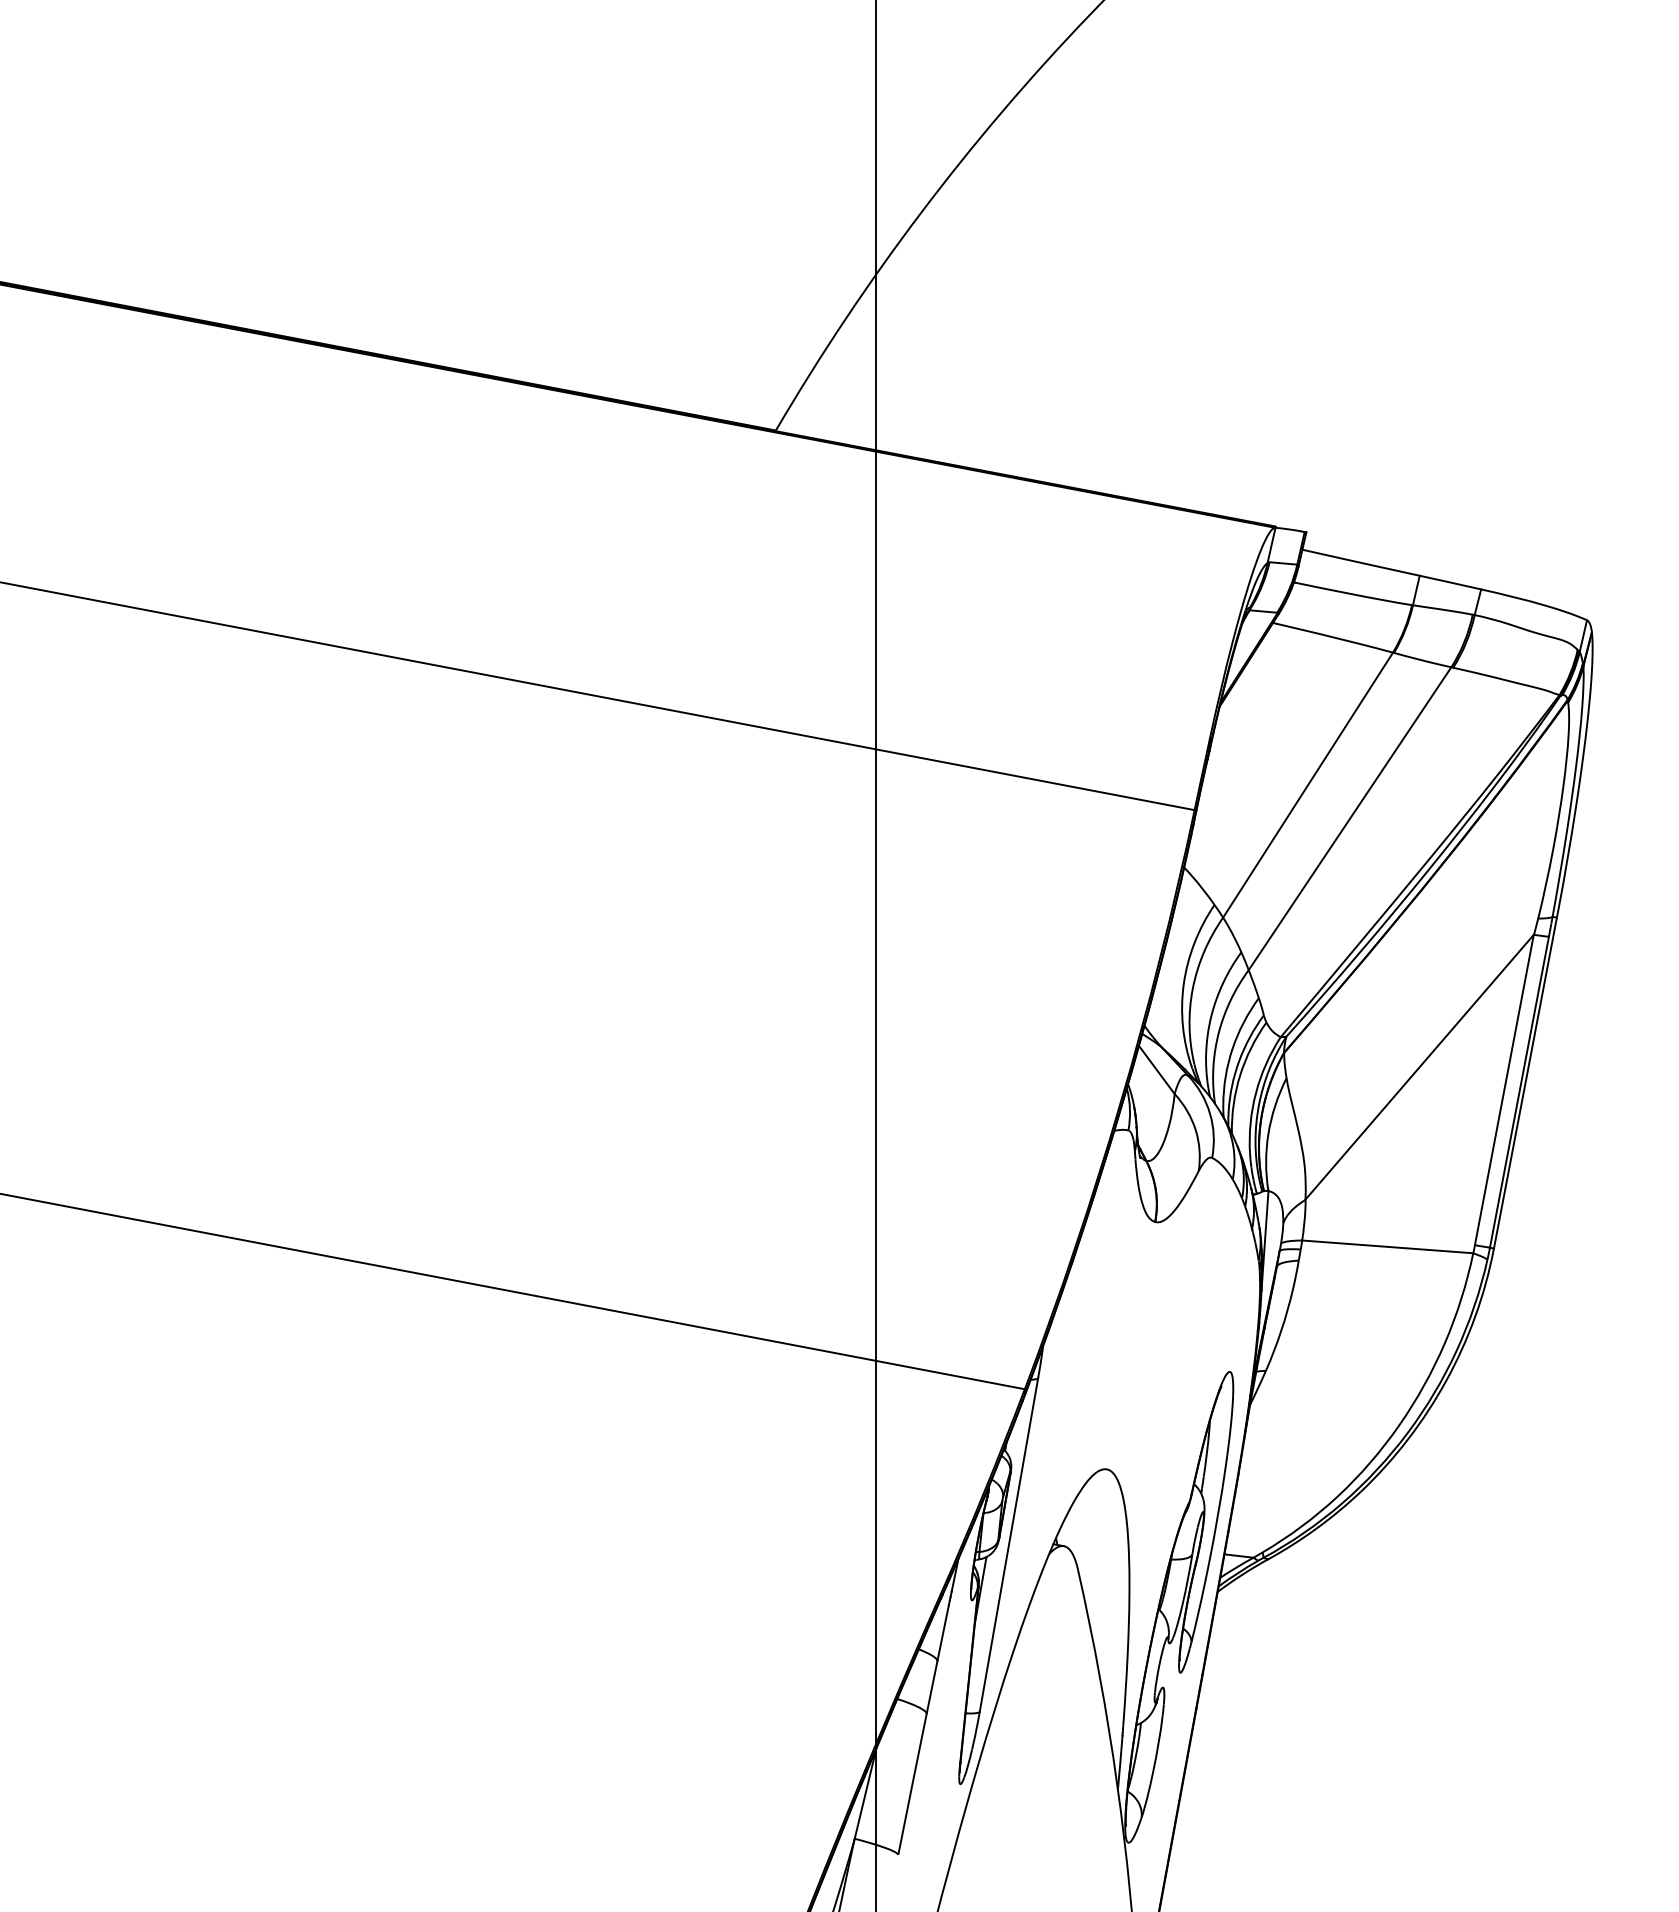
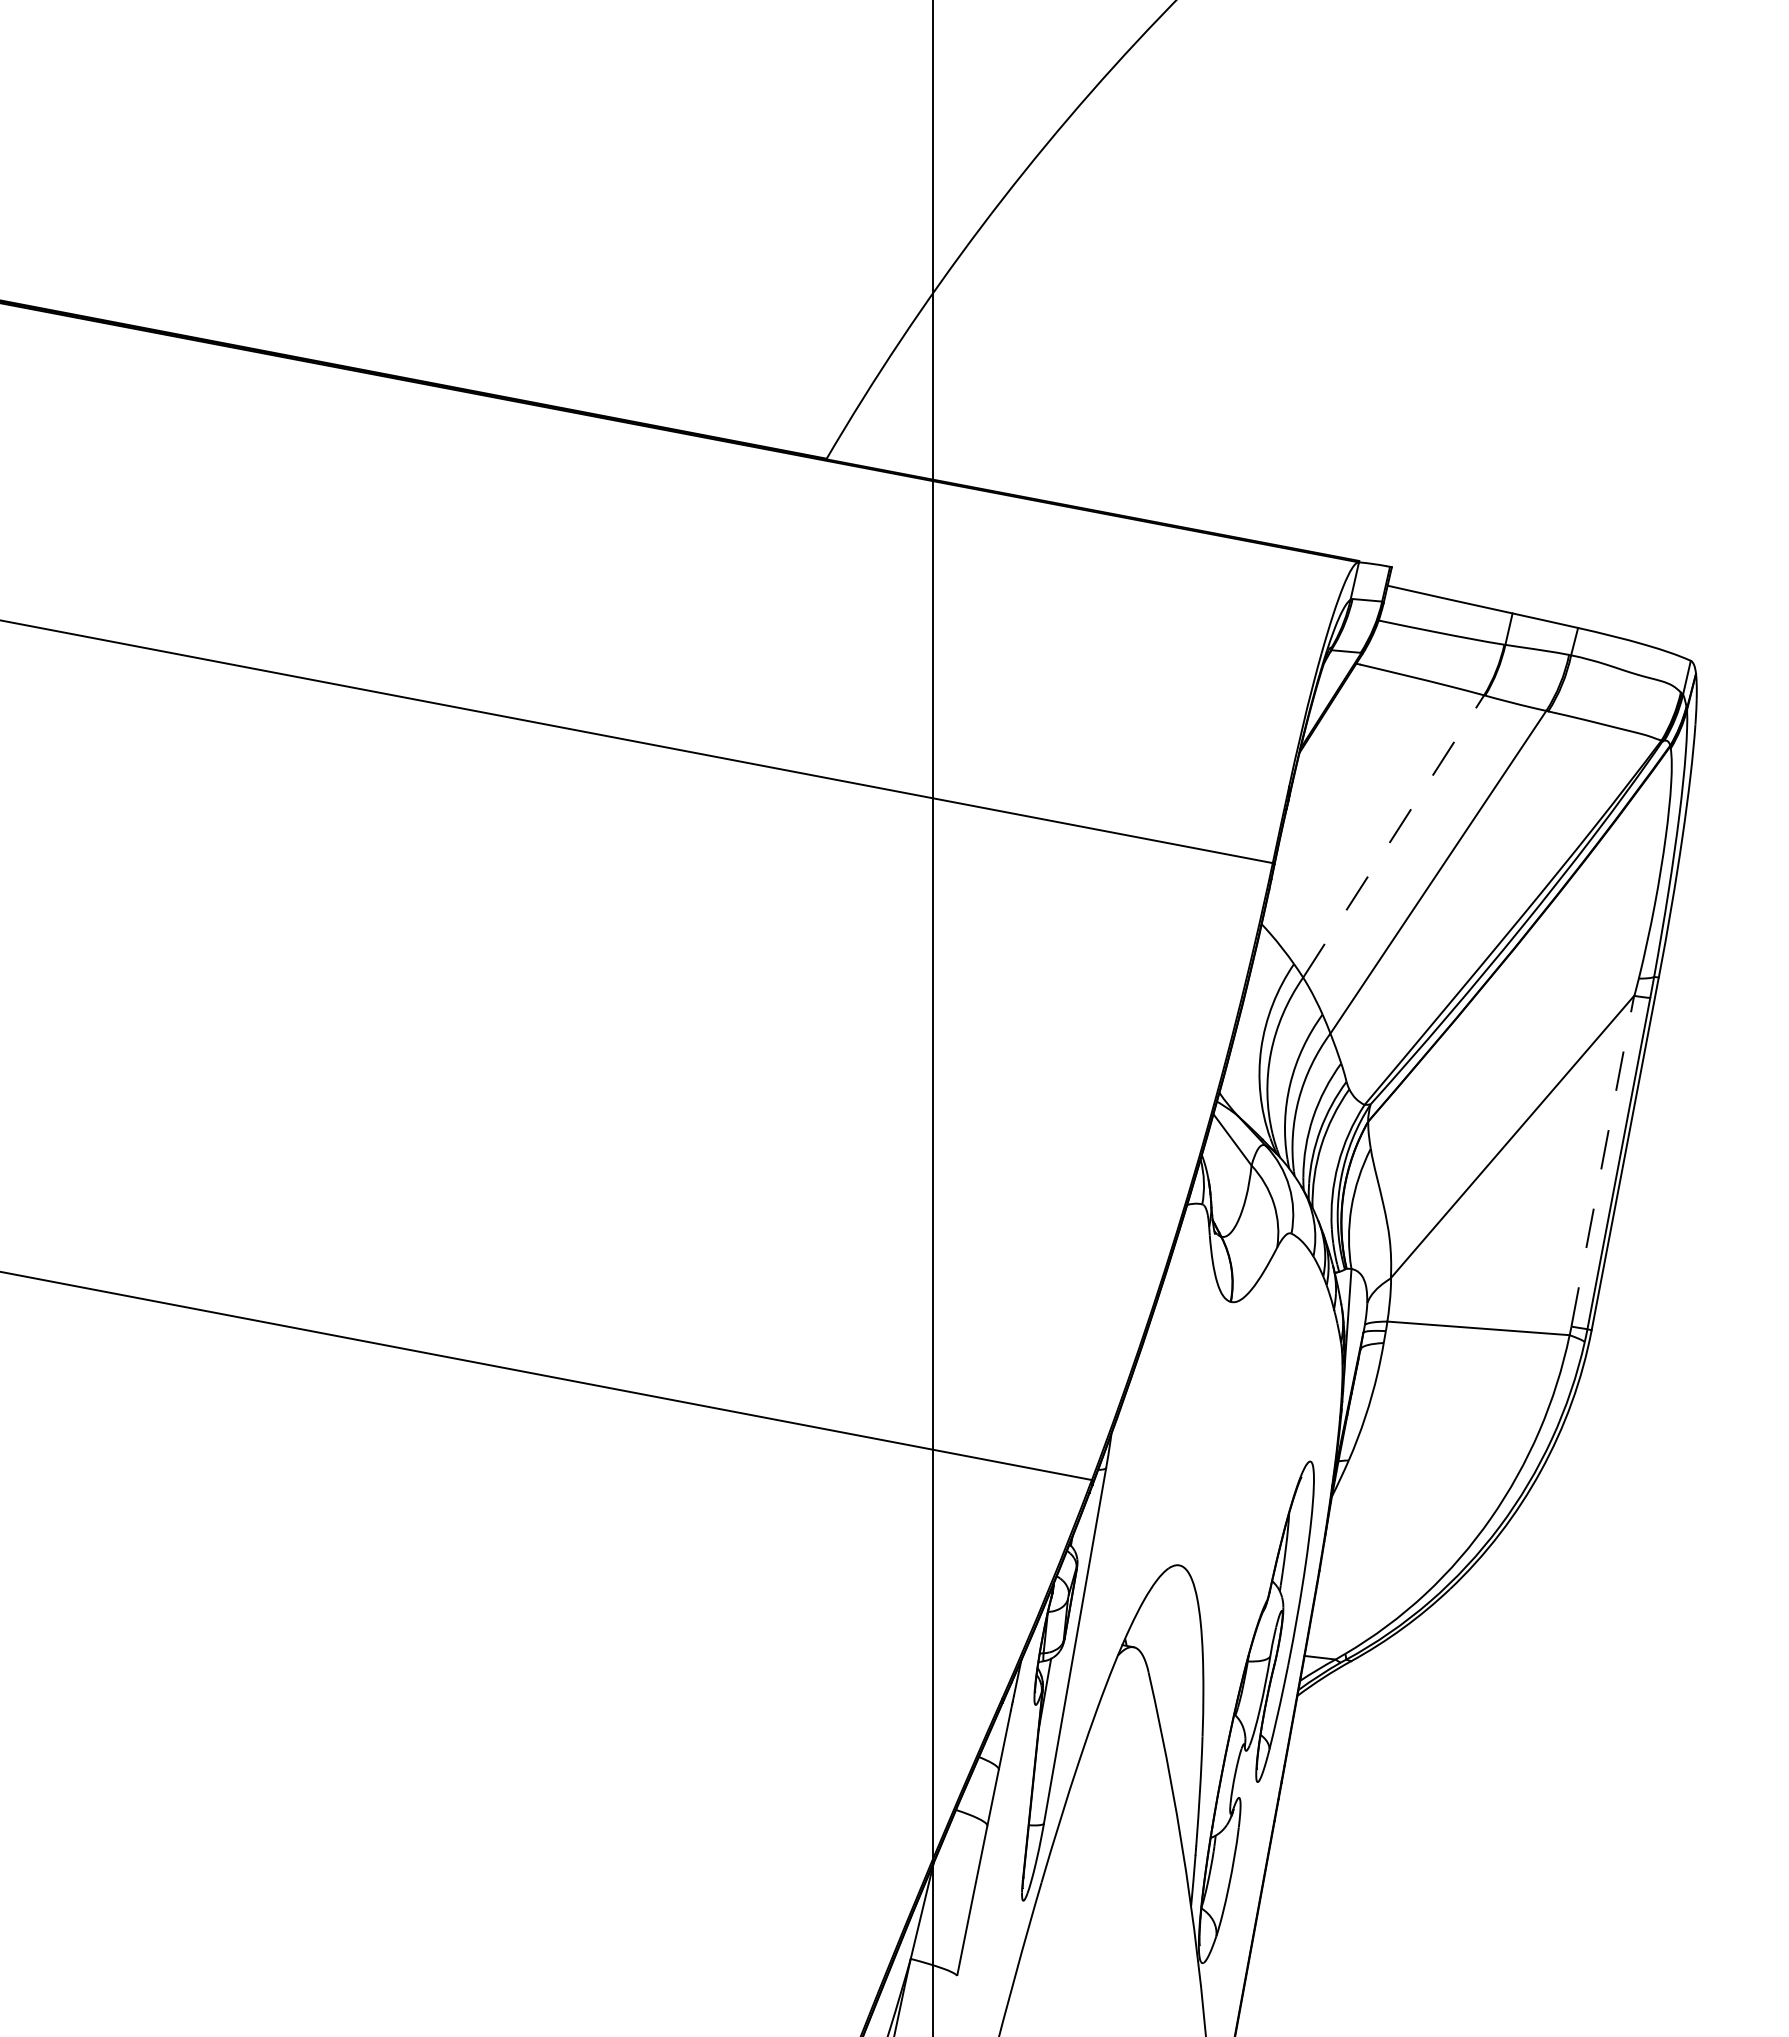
line: (1307, 785) -> (1393, 836), solid -> dashed
line: (1504, 1089) -> (1602, 1160), solid -> dashed

